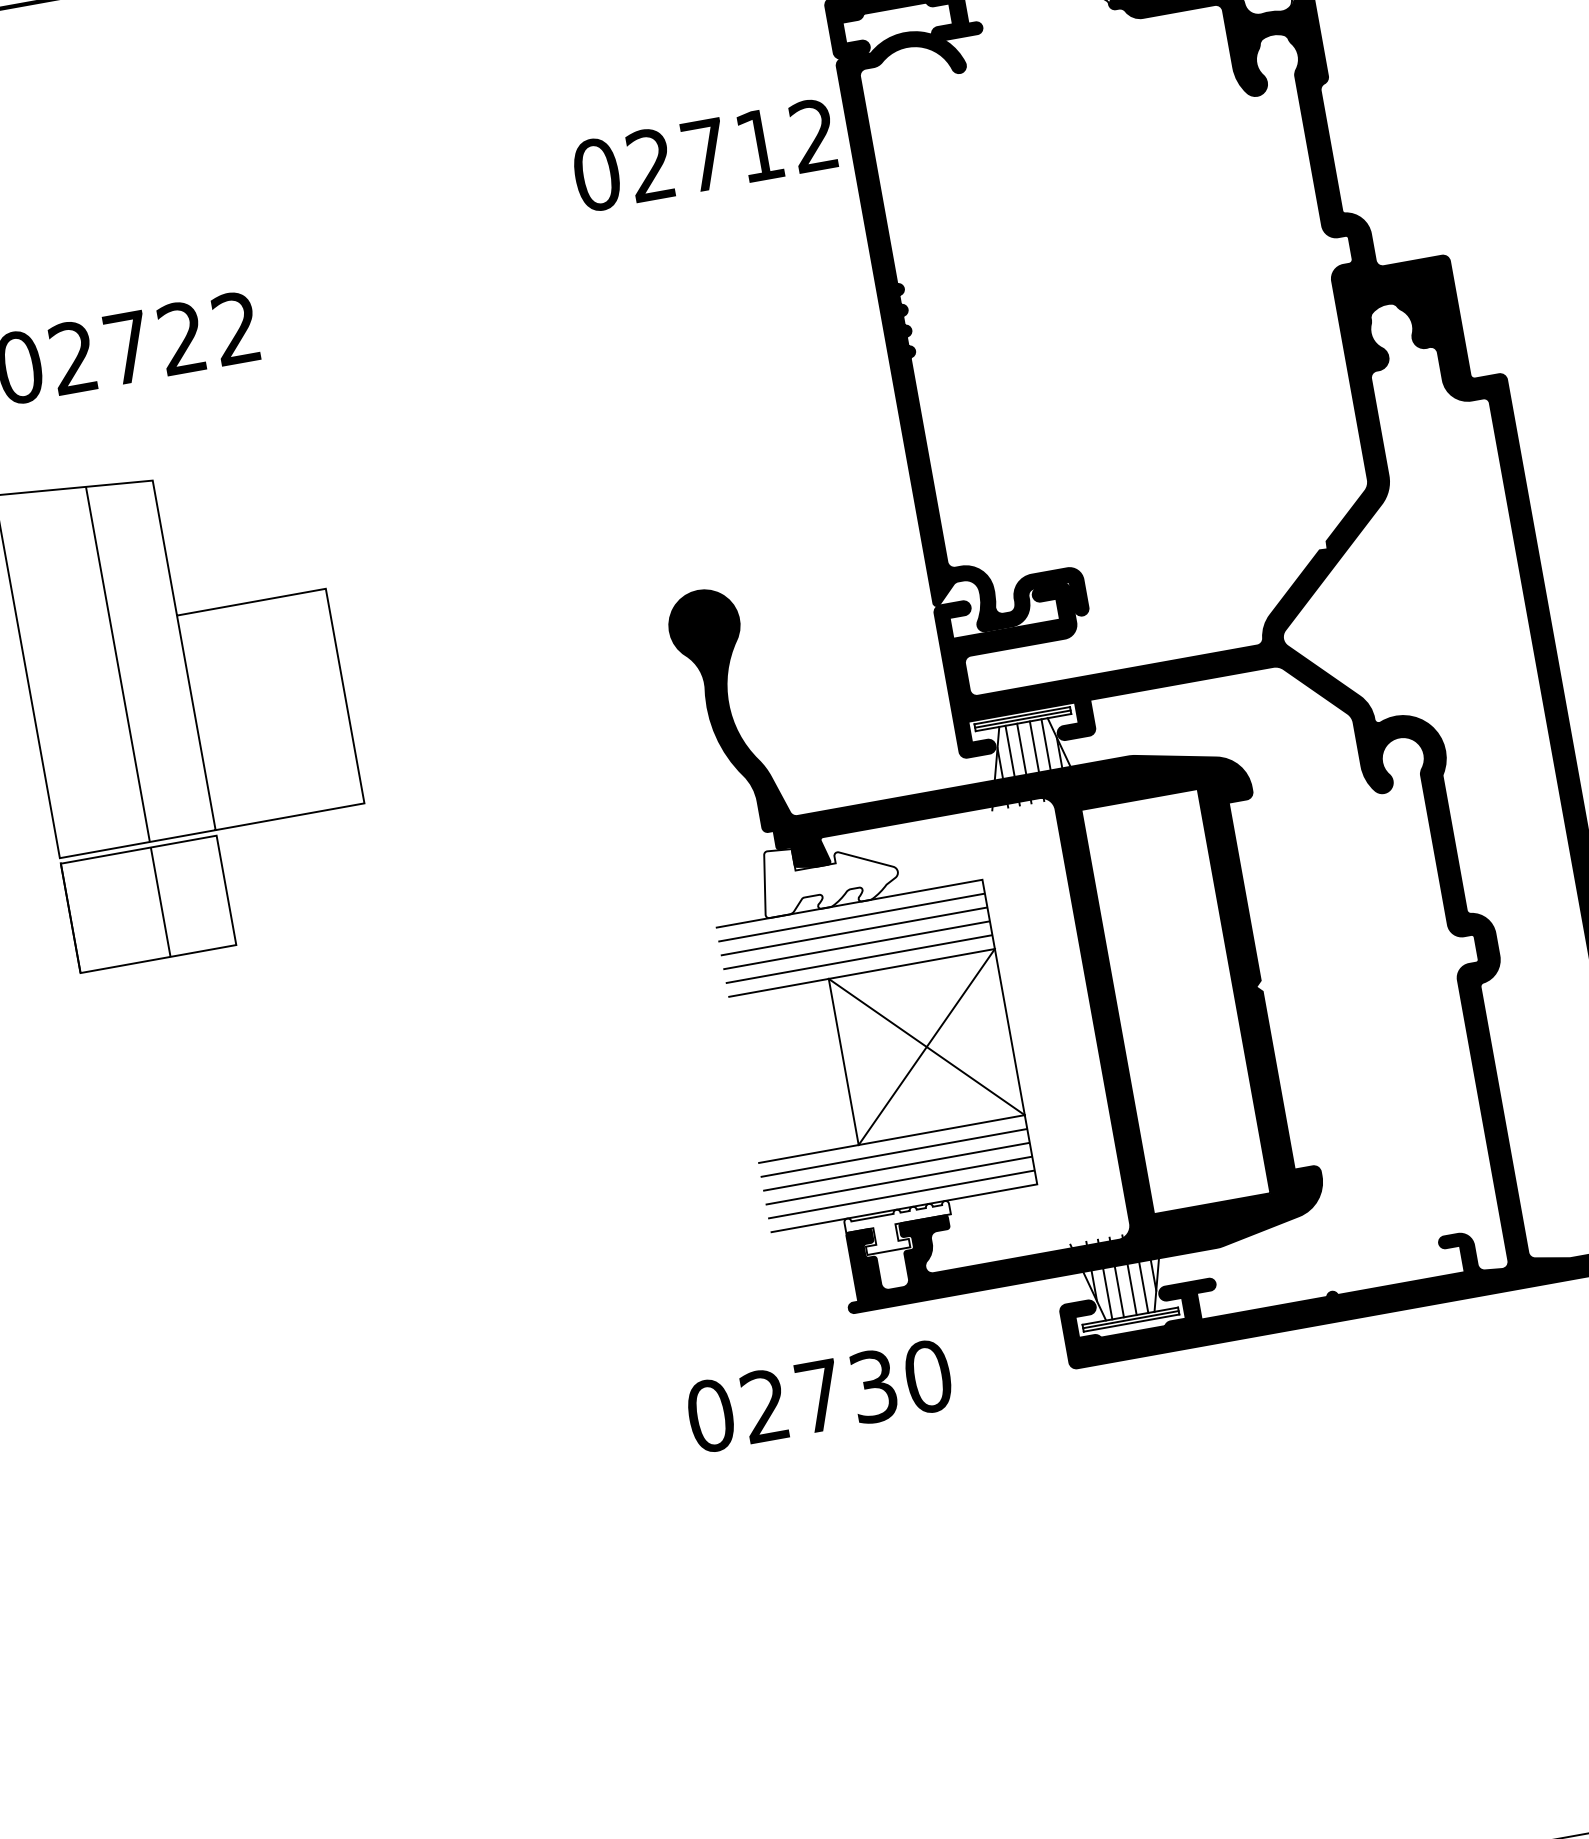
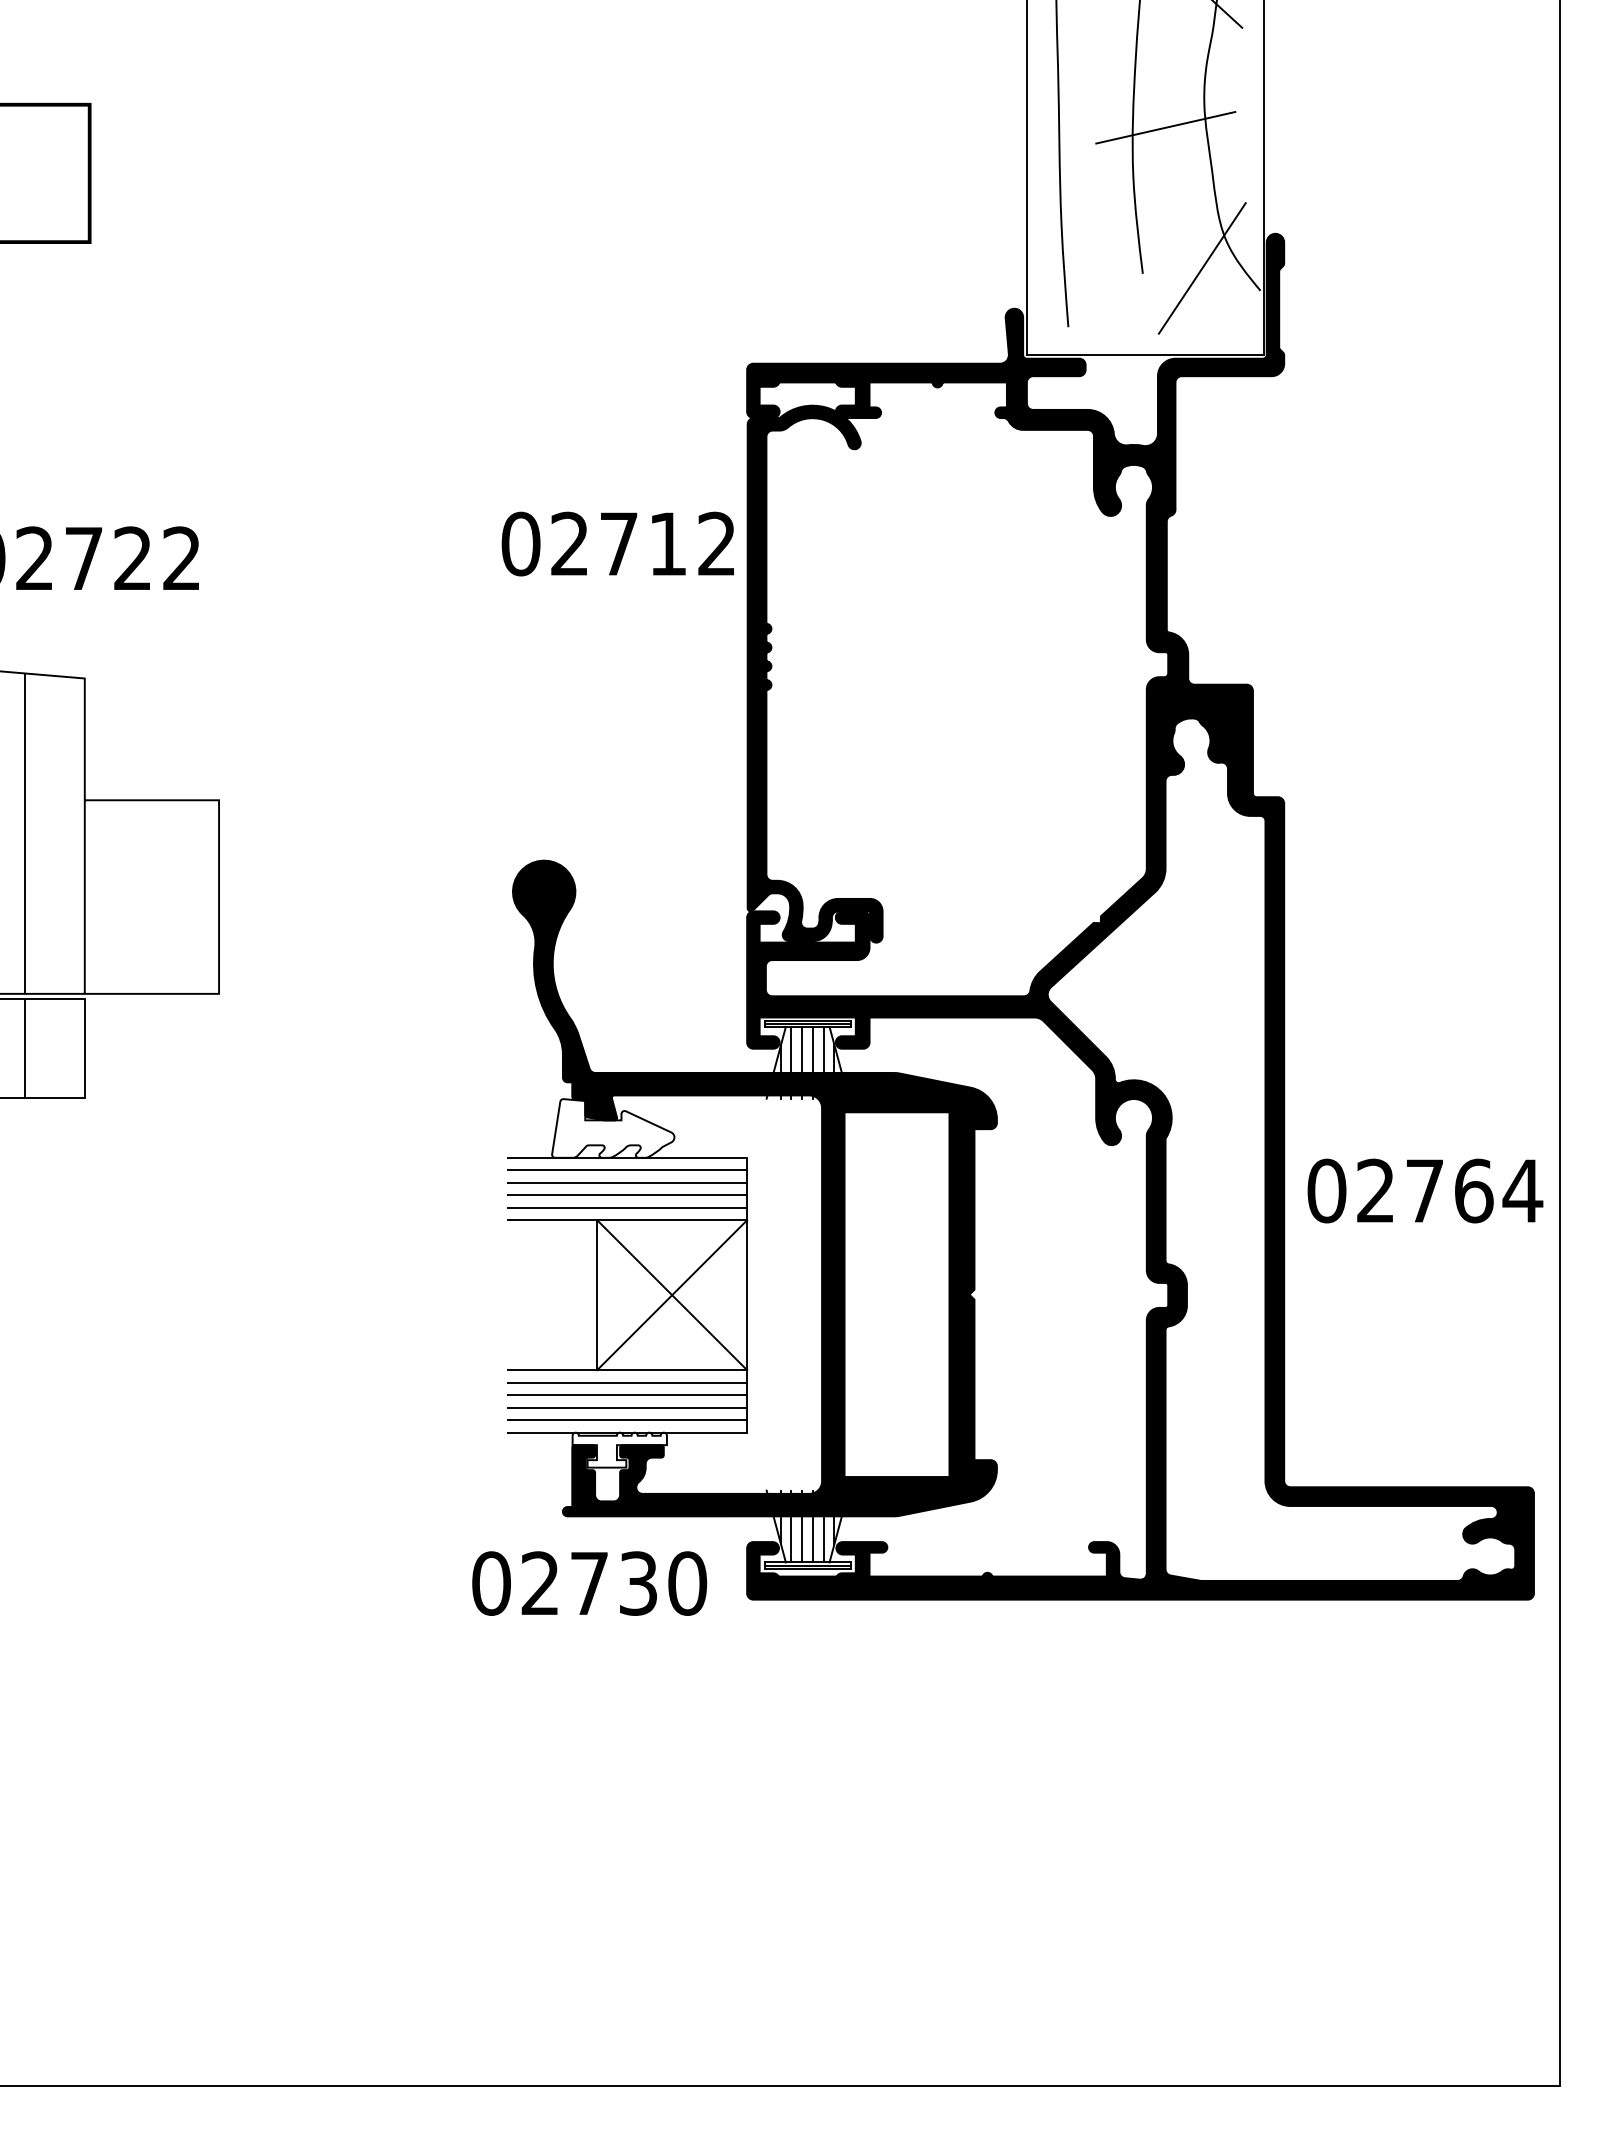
text: (703, 154) -> (617, 543), moved
text: (819, 1396) -> (589, 1583), moved

